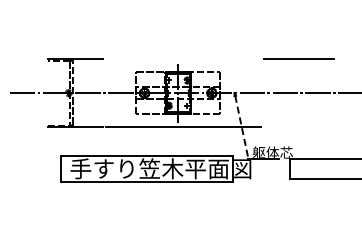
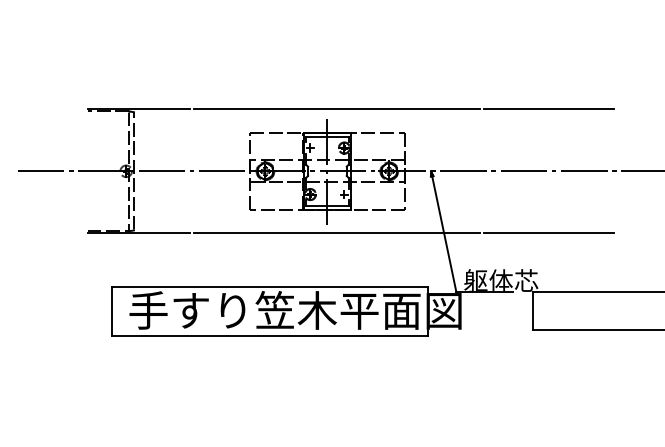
line: (183, 59) -> (337, 109), added
line: (298, 126) -> (548, 232), added
line: (241, 127) -> (443, 234), dashed -> solid

